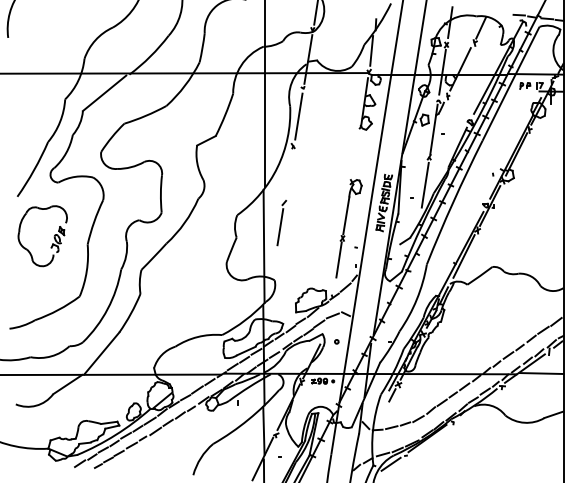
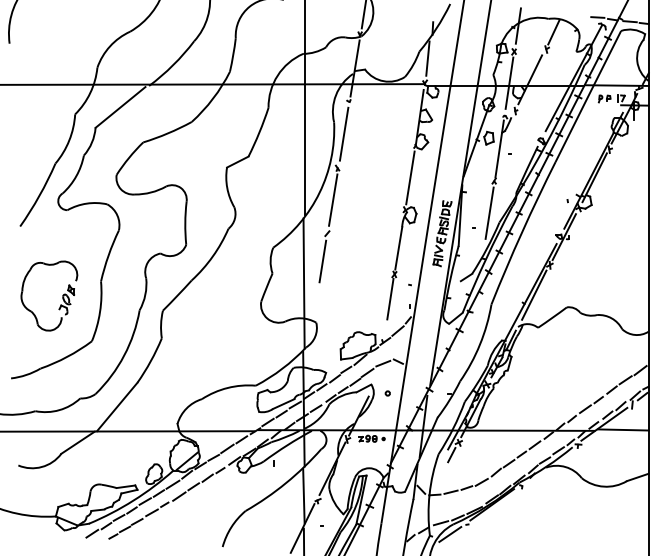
line: (356, 154) -> (410, 177), added
line: (289, 173) -> (333, 199), added
part: (53, 236) -> (61, 296), moved

